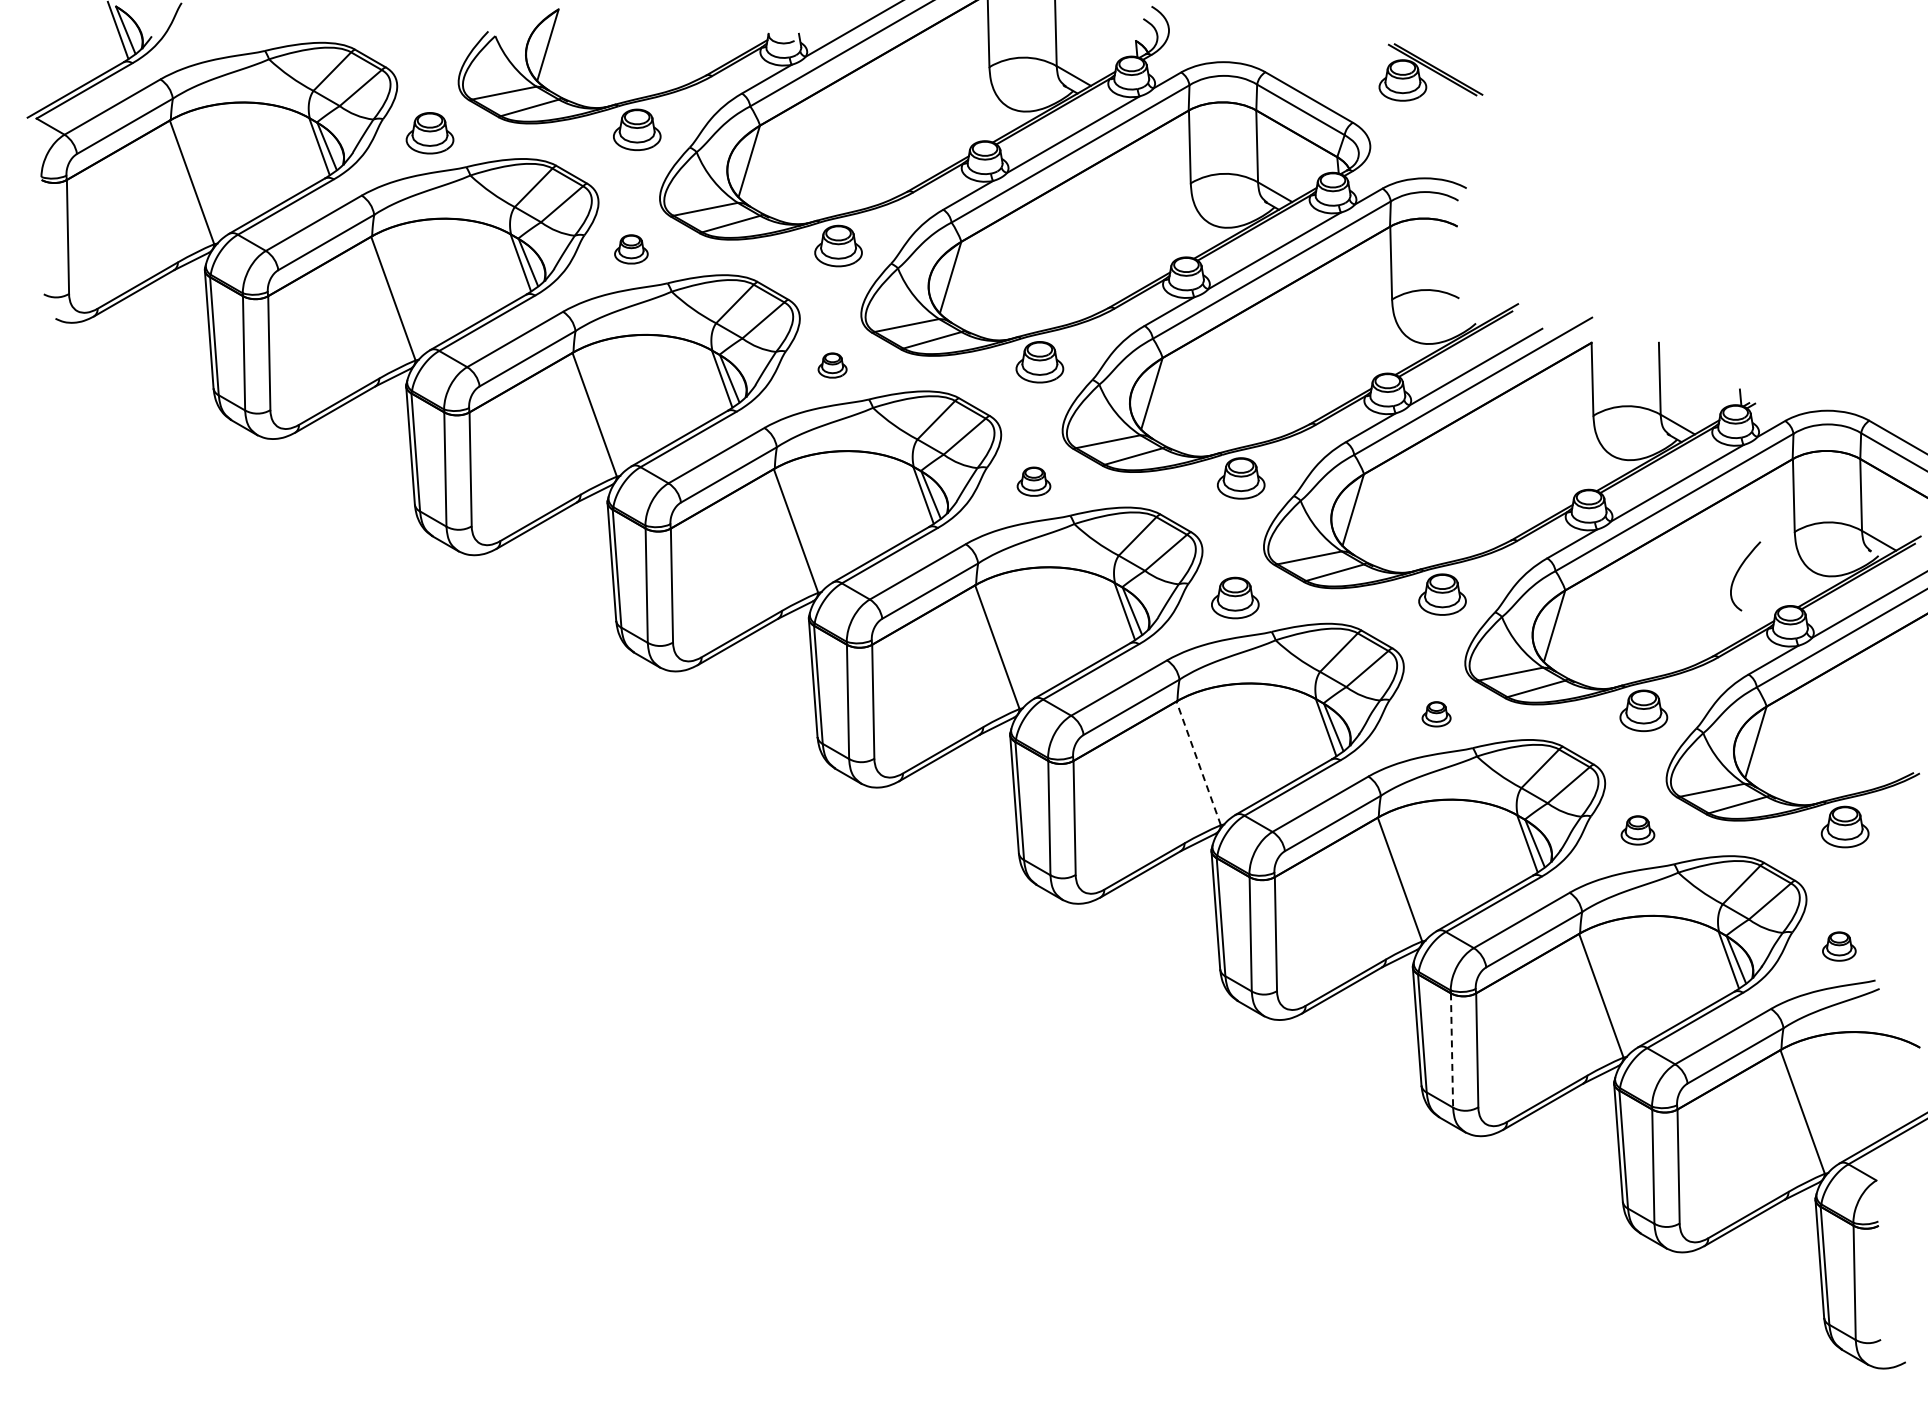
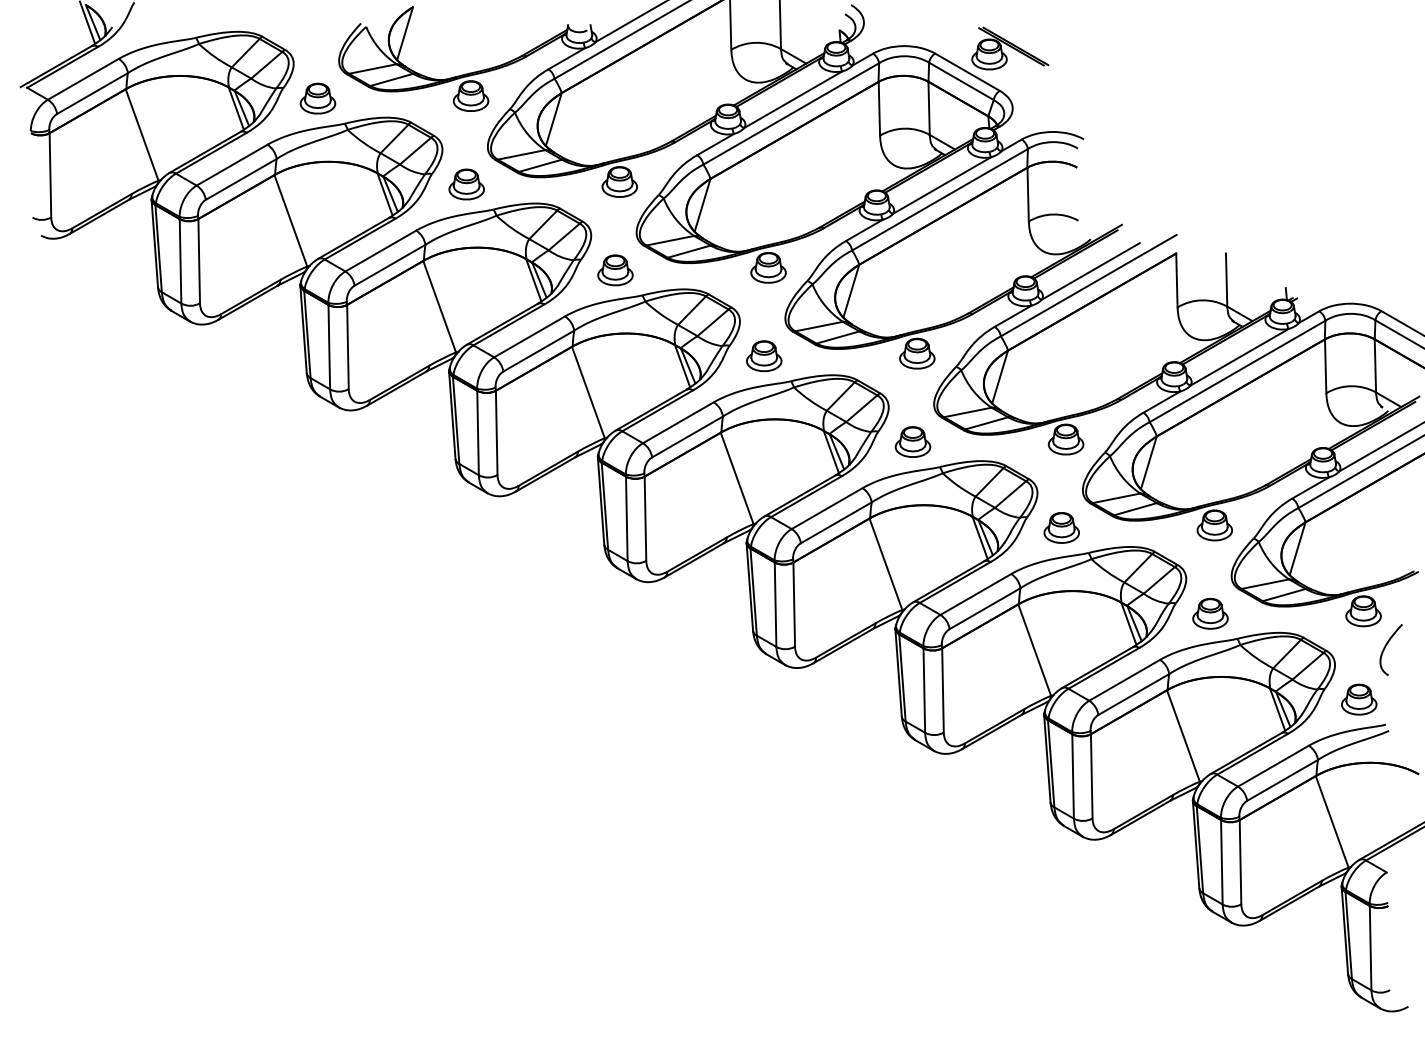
part: (1430, 72) -> (1009, 48), moved
part: (631, 249) -> (466, 184), size x1.43
part: (832, 365) -> (615, 270), size x1.67
part: (1033, 481) -> (763, 355), size x1.43
curve: (1738, 572) -> (1386, 647), moved
part: (1436, 714) -> (1061, 528), size x1.67
line: (1198, 763) -> (885, 564), dashed -> solid
part: (1637, 830) -> (1210, 613), size x1.43
part: (1839, 946) -> (1359, 699), size x1.43
line: (1452, 1050) -> (1073, 776), dashed -> solid

